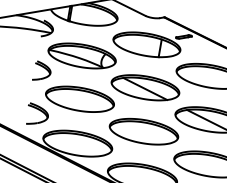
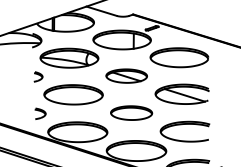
part: (42, 71) -> (38, 76), size x0.6
part: (145, 86) -> (126, 75), size x0.7
part: (37, 114) -> (40, 113), size x0.6
part: (143, 130) -> (131, 112), size x0.7

